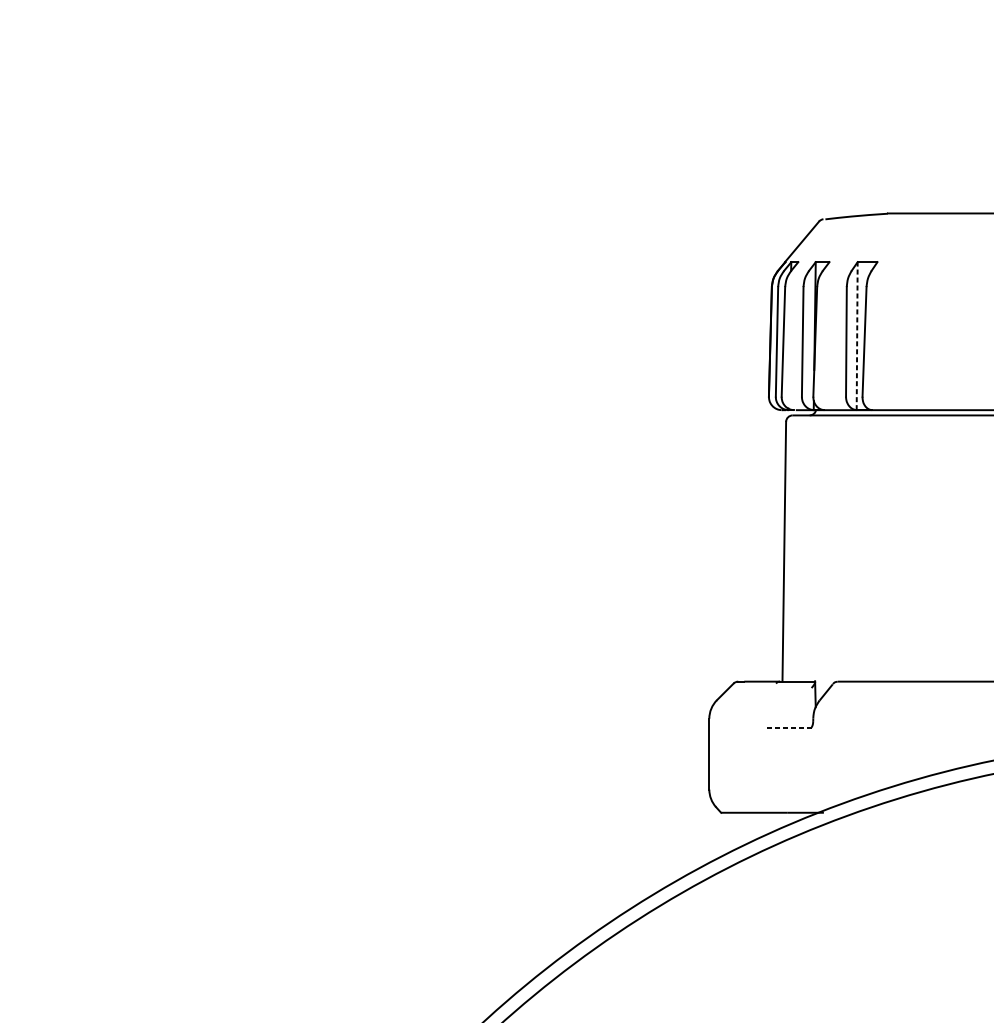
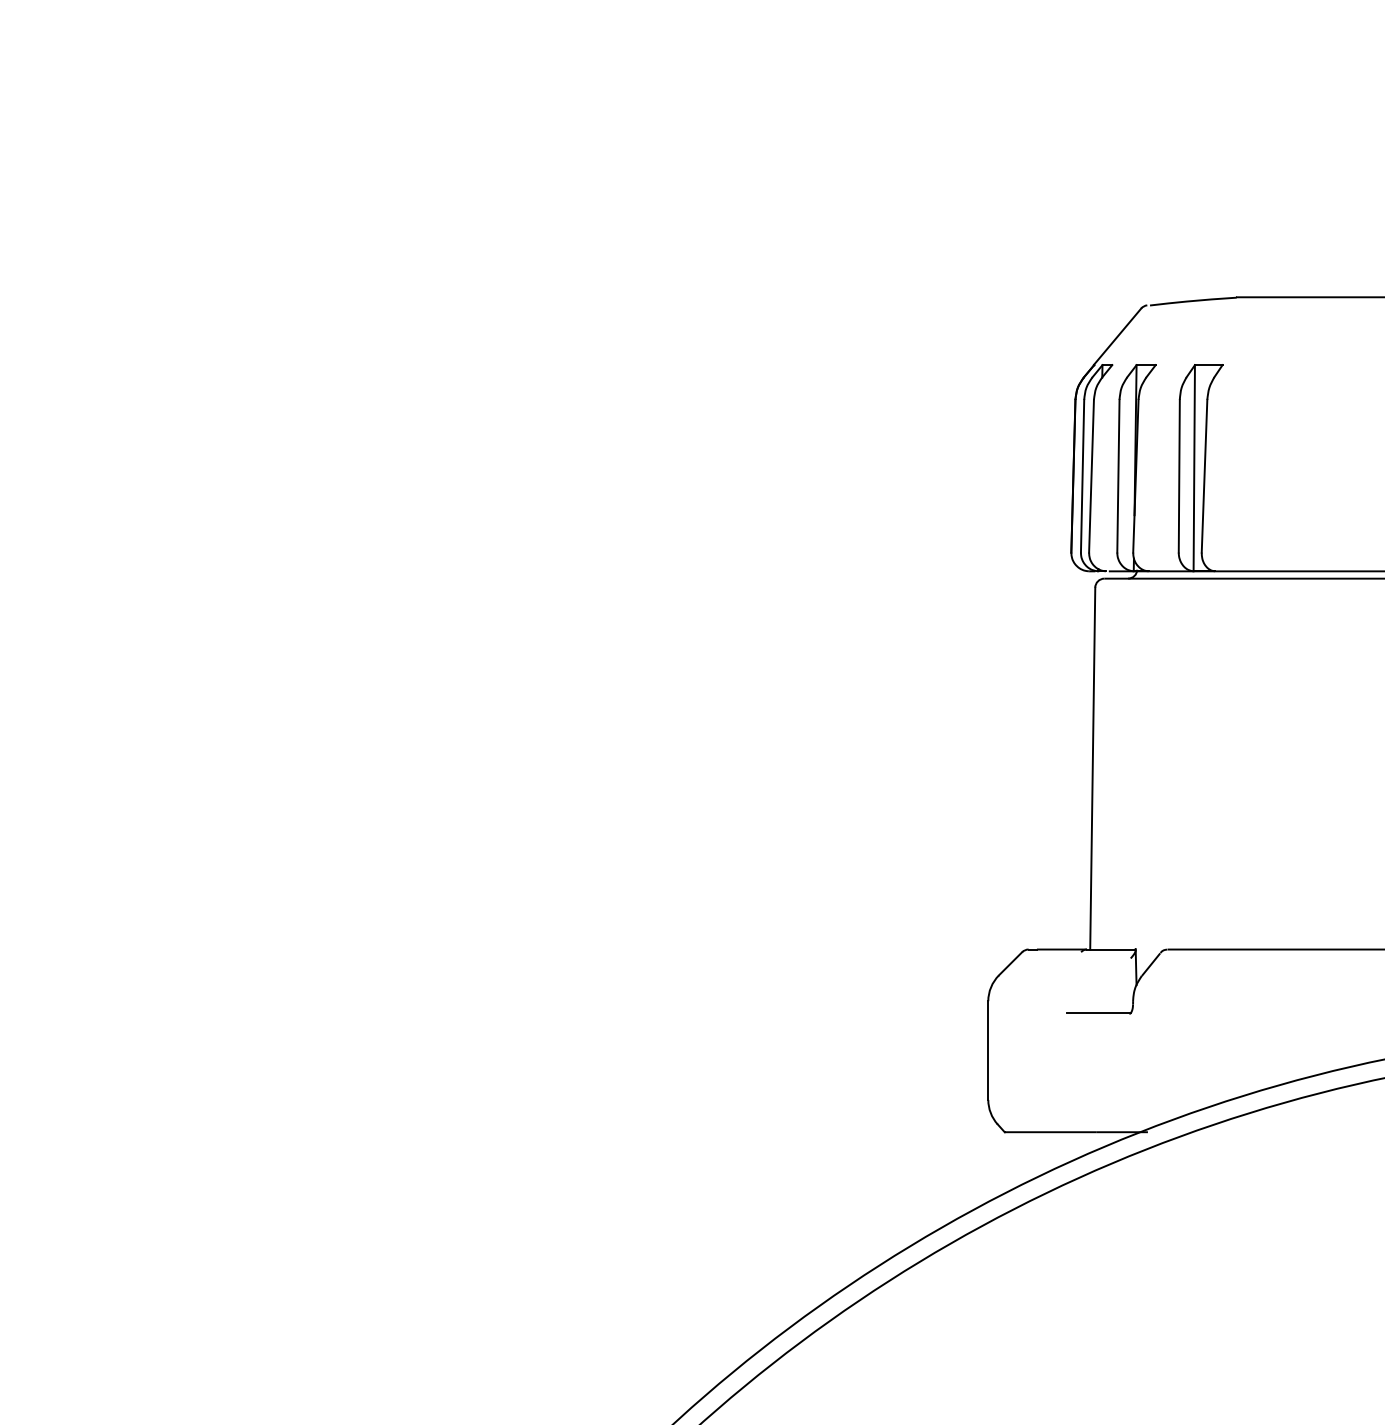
line: (857, 335) -> (1194, 467), dashed -> solid
line: (788, 727) -> (1098, 1013), dashed -> solid

